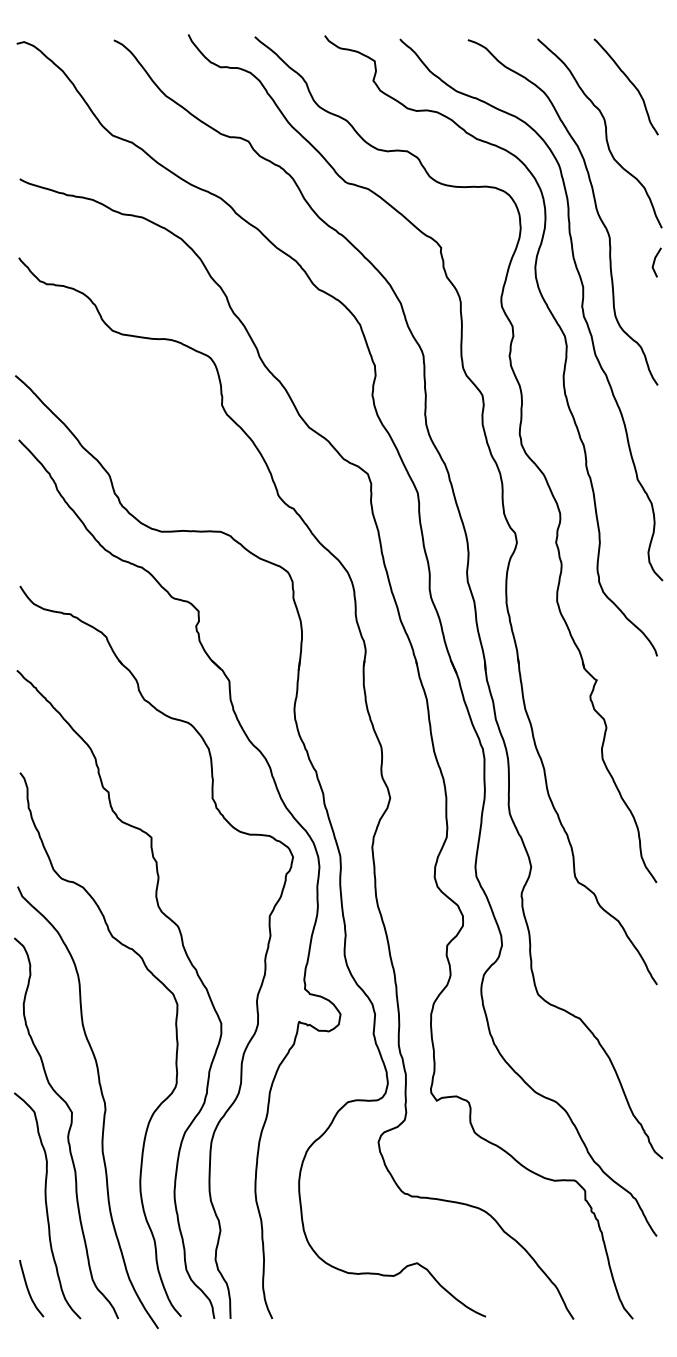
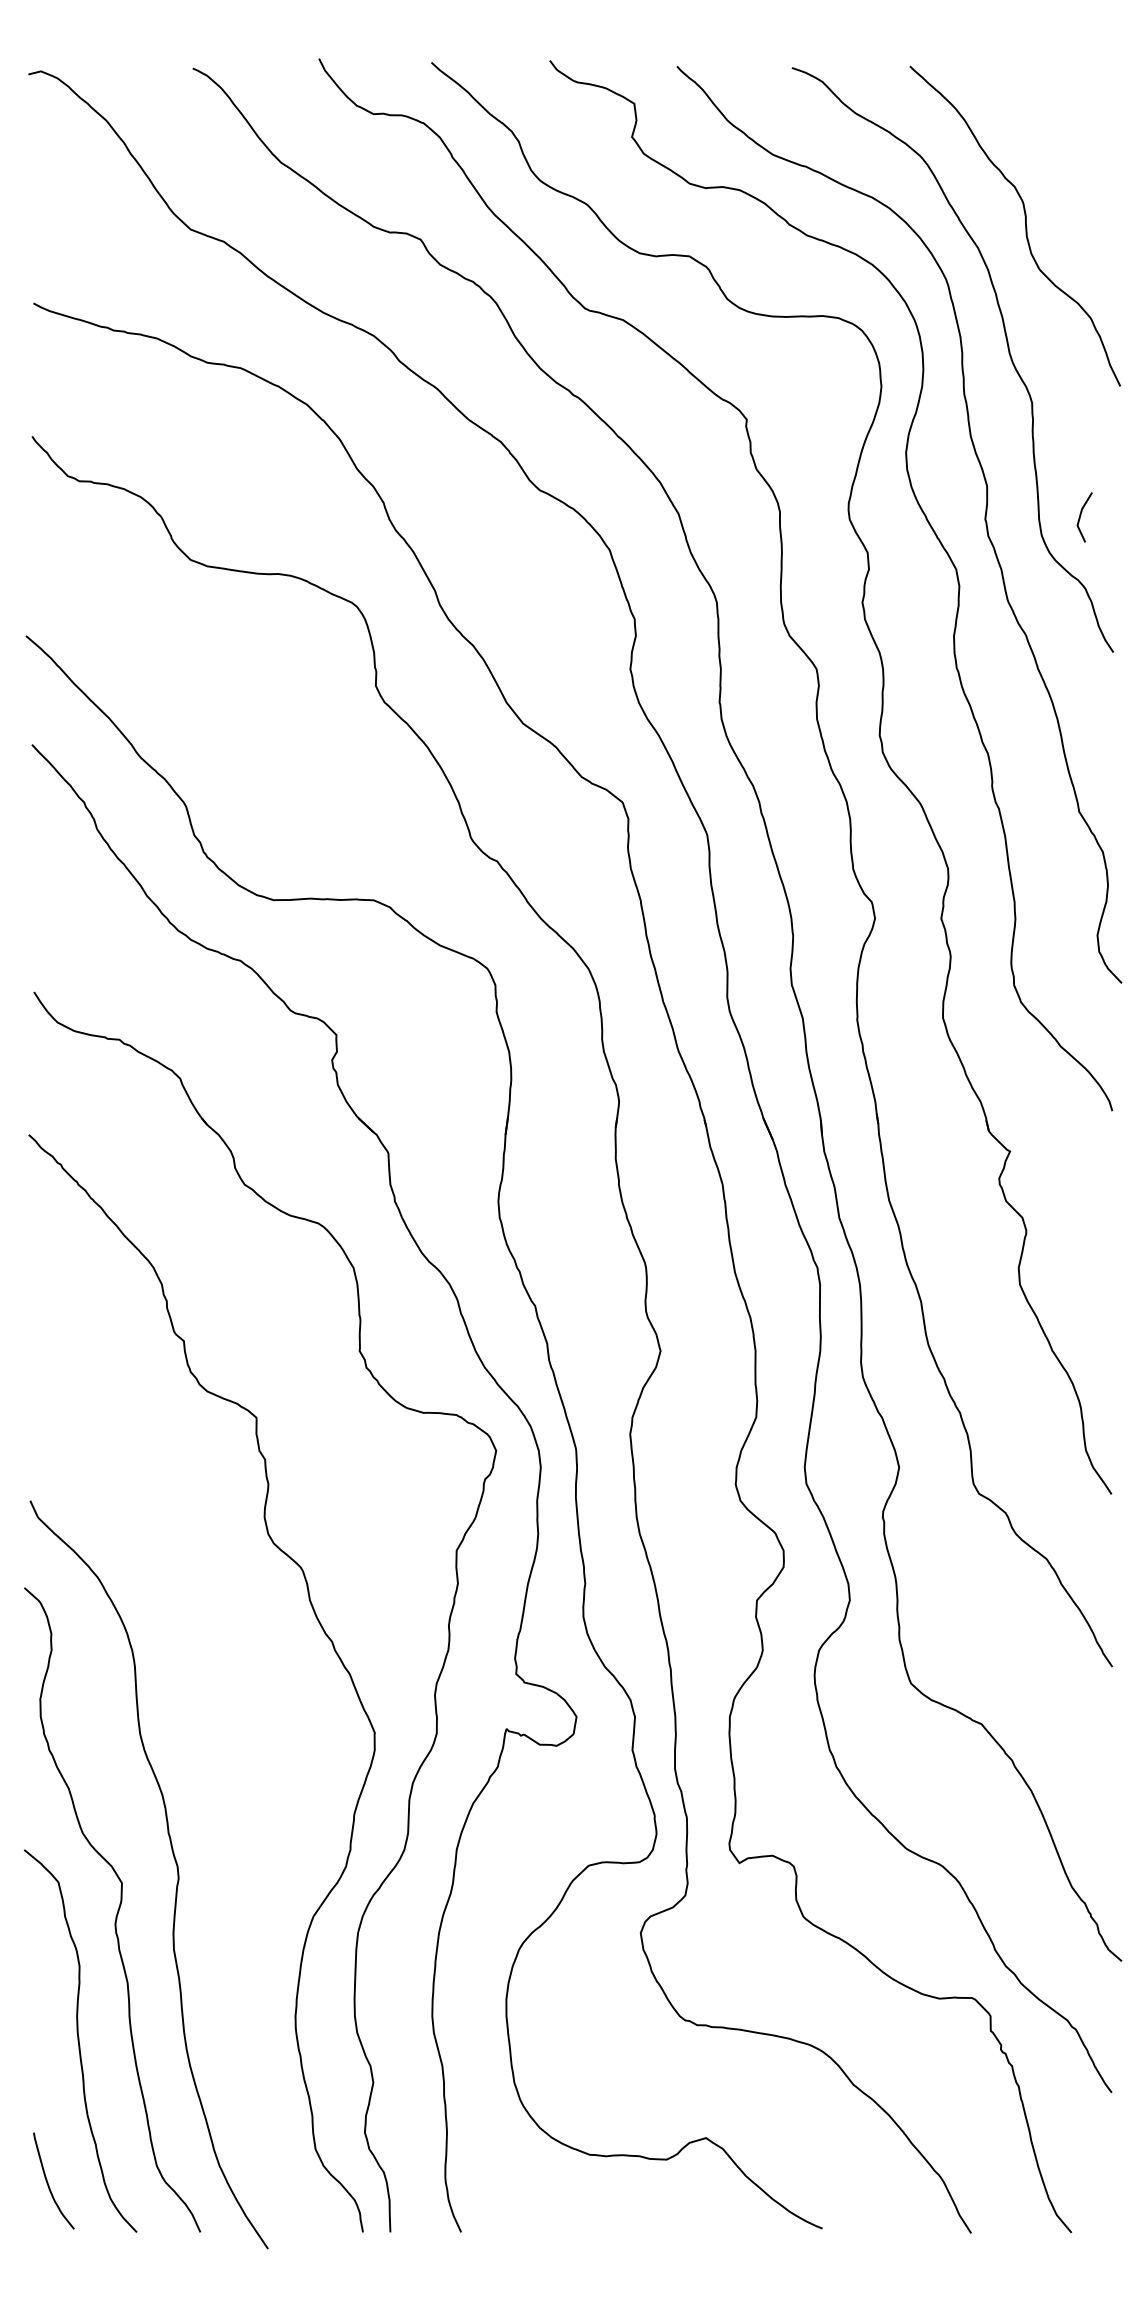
curve: (630, 83) -> (1067, 141), removed
line: (655, 261) -> (1082, 515), moved
curve: (175, 1034) -> (297, 1750), removed

